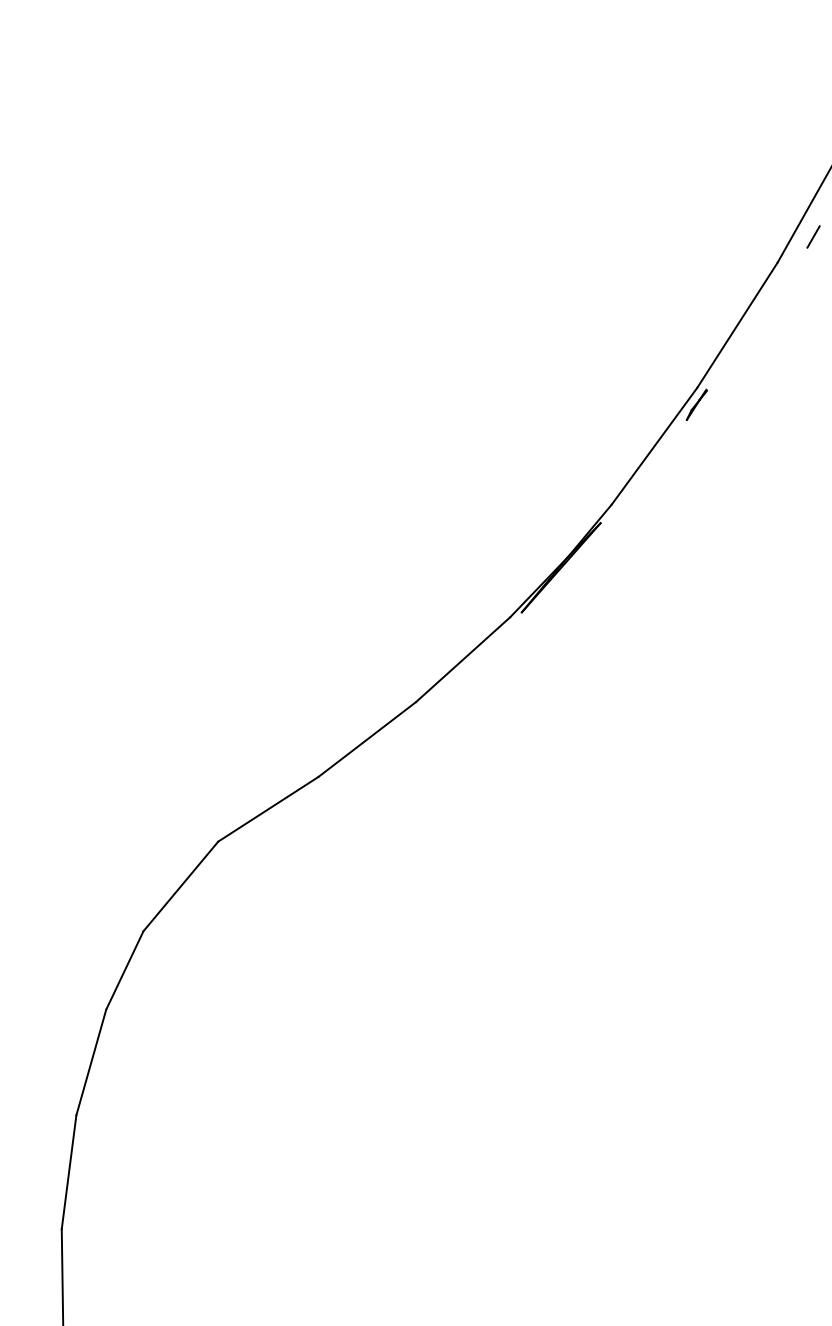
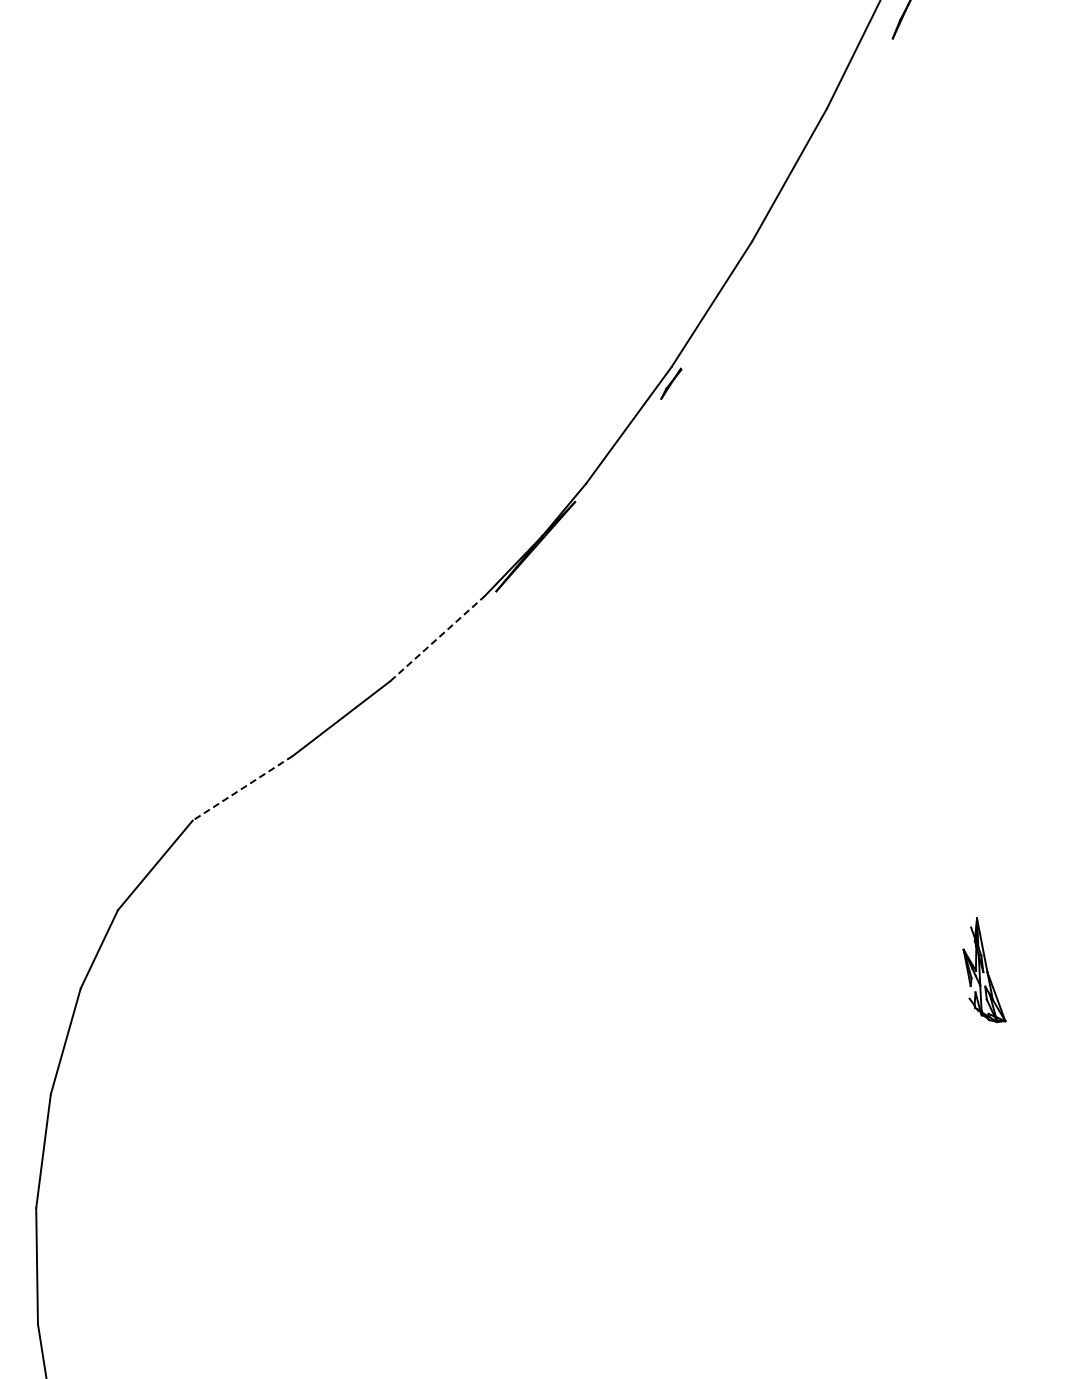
line: (813, 236) -> (787, 215), removed
line: (463, 659) -> (437, 638), solid -> dashed
line: (268, 809) -> (242, 788), solid -> dashed

